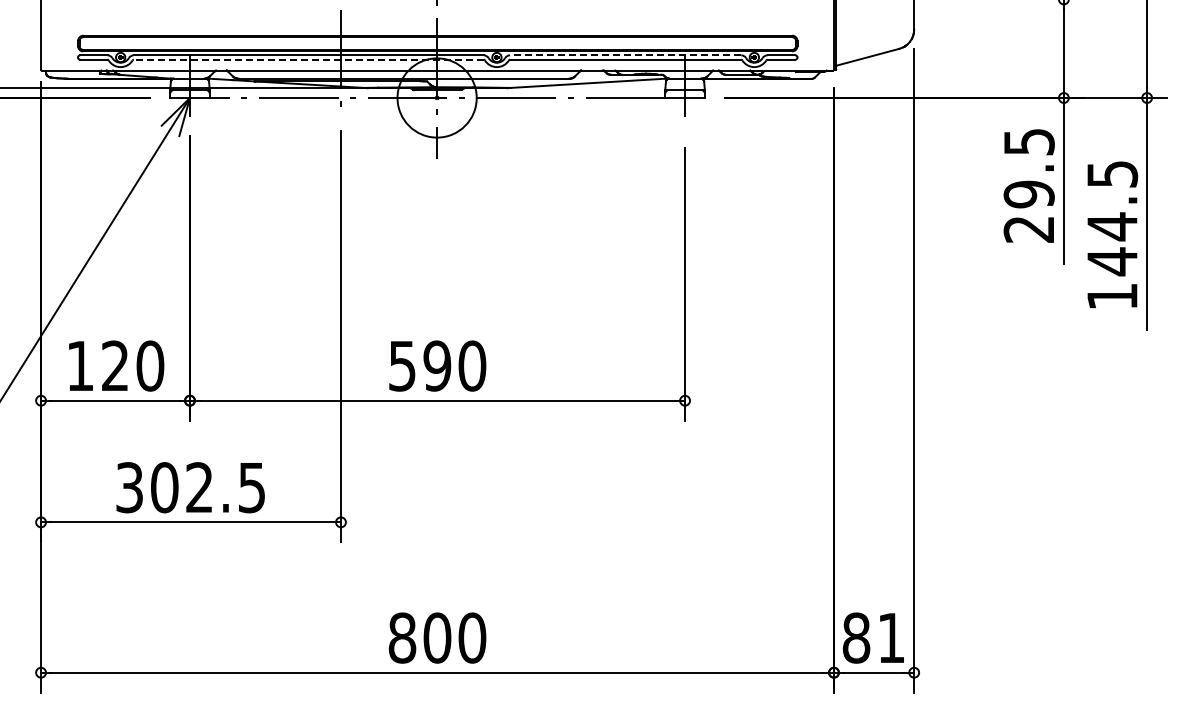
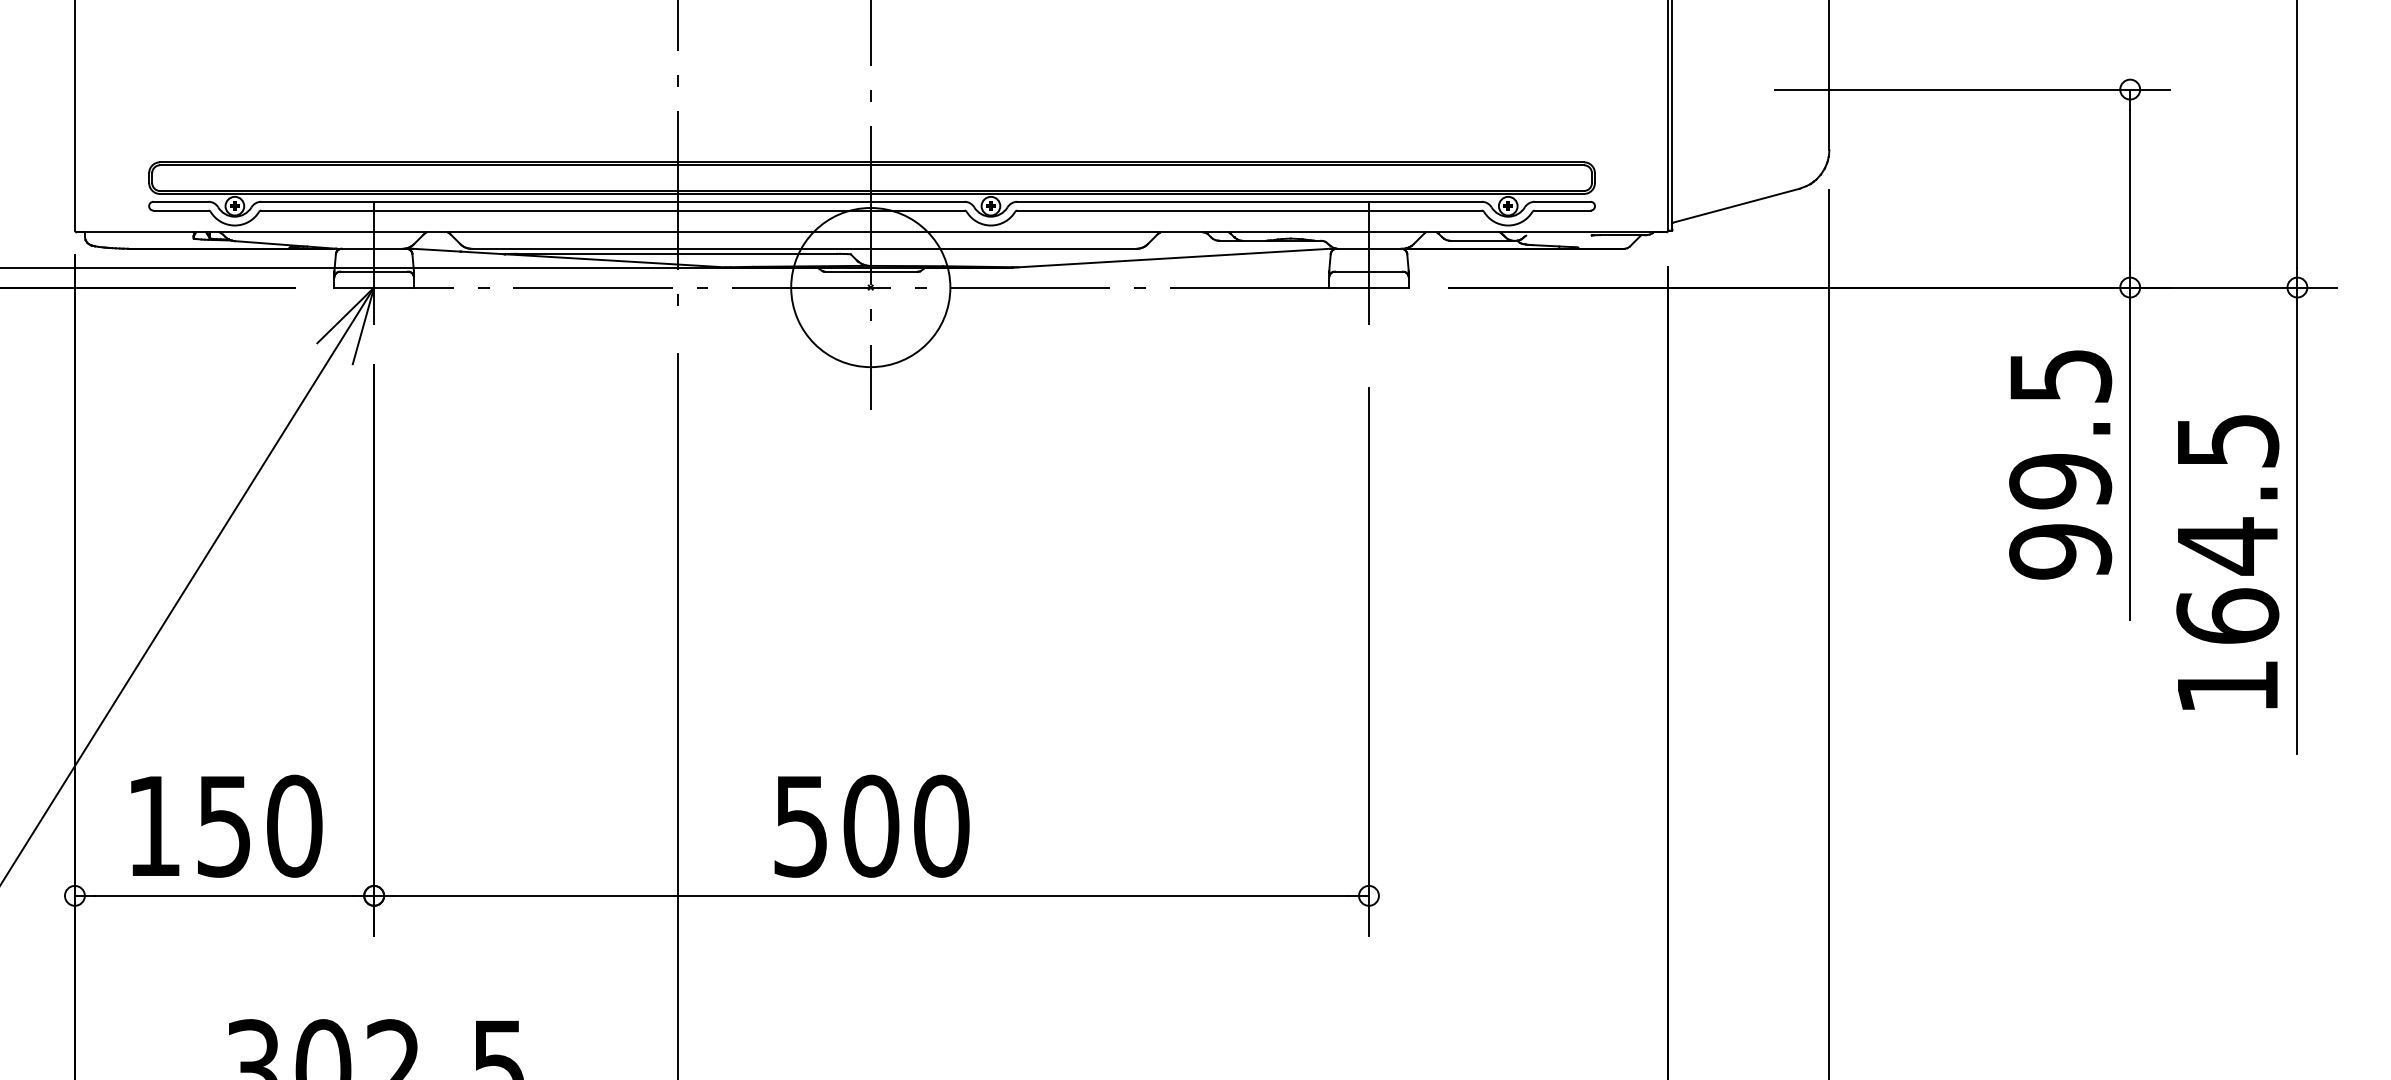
line: (625, 55) -> (1249, 202), dashed -> solid
line: (308, 59) -> (612, 210), dashed -> solid
text: (1028, 229) -> (2059, 551), 29.5 -> 99.5
text: (1112, 261) -> (2227, 616), 144.5 -> 164.5
text: (115, 365) -> (224, 825), 120 -> 150
text: (437, 365) -> (871, 825), 590 -> 500

